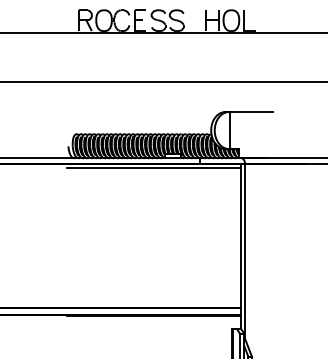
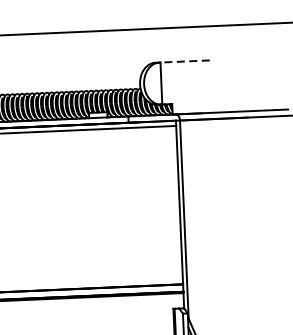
line: (251, 112) -> (184, 62), solid -> dashed

